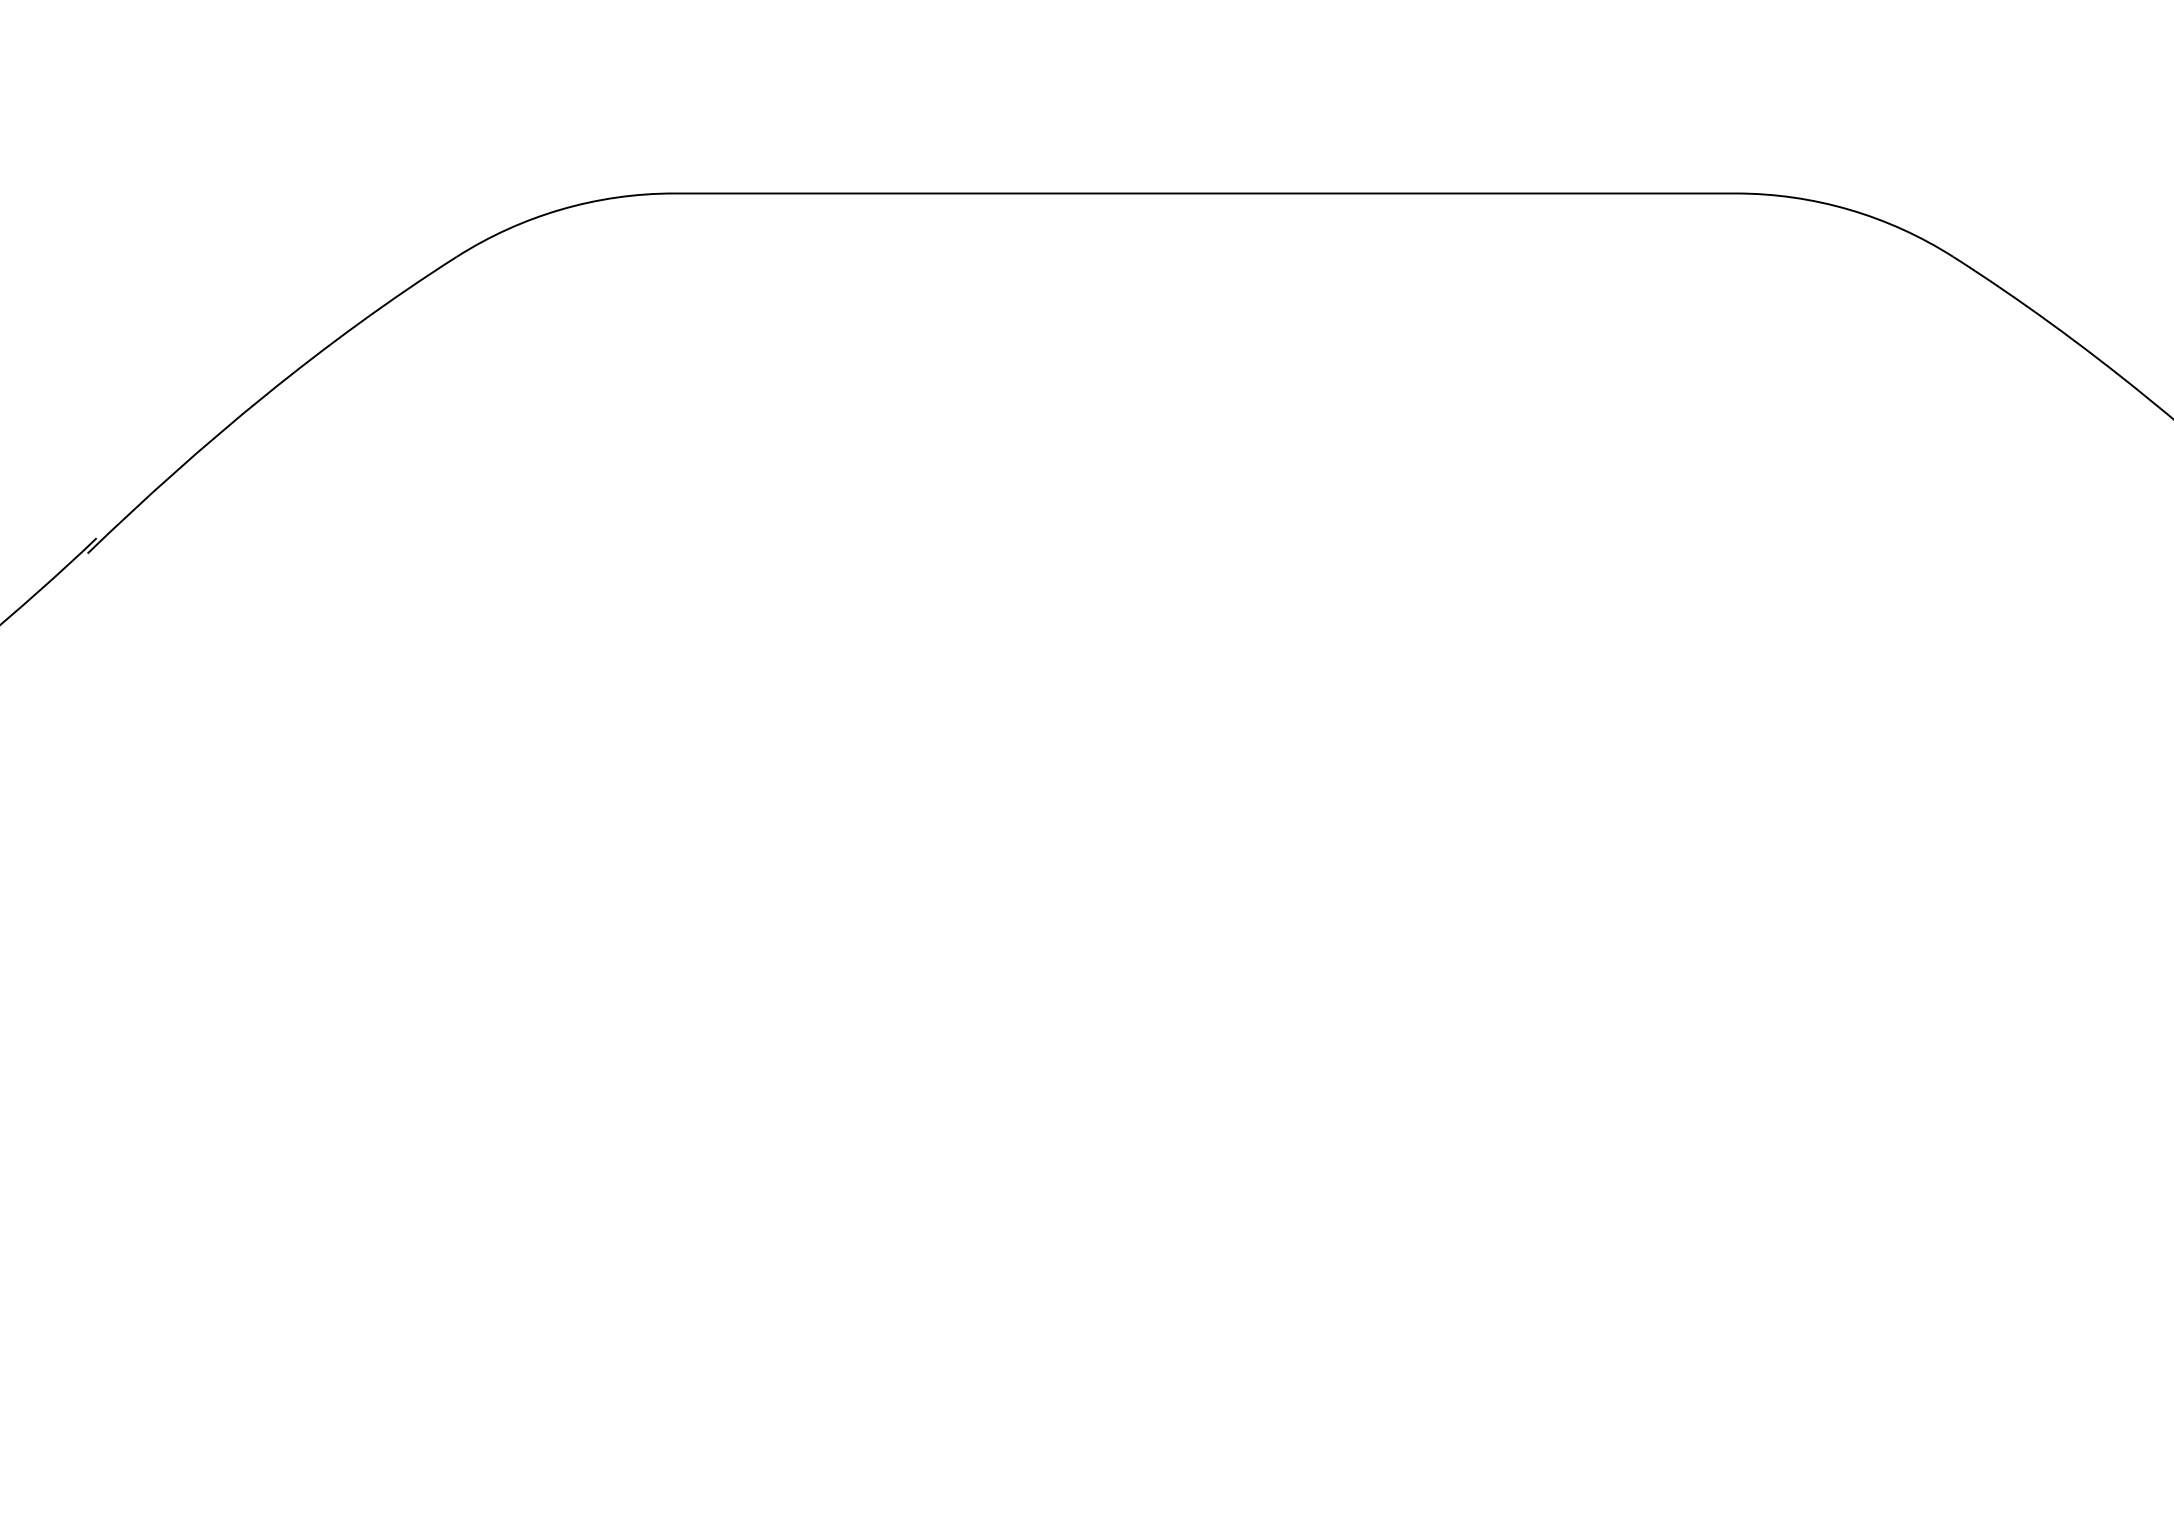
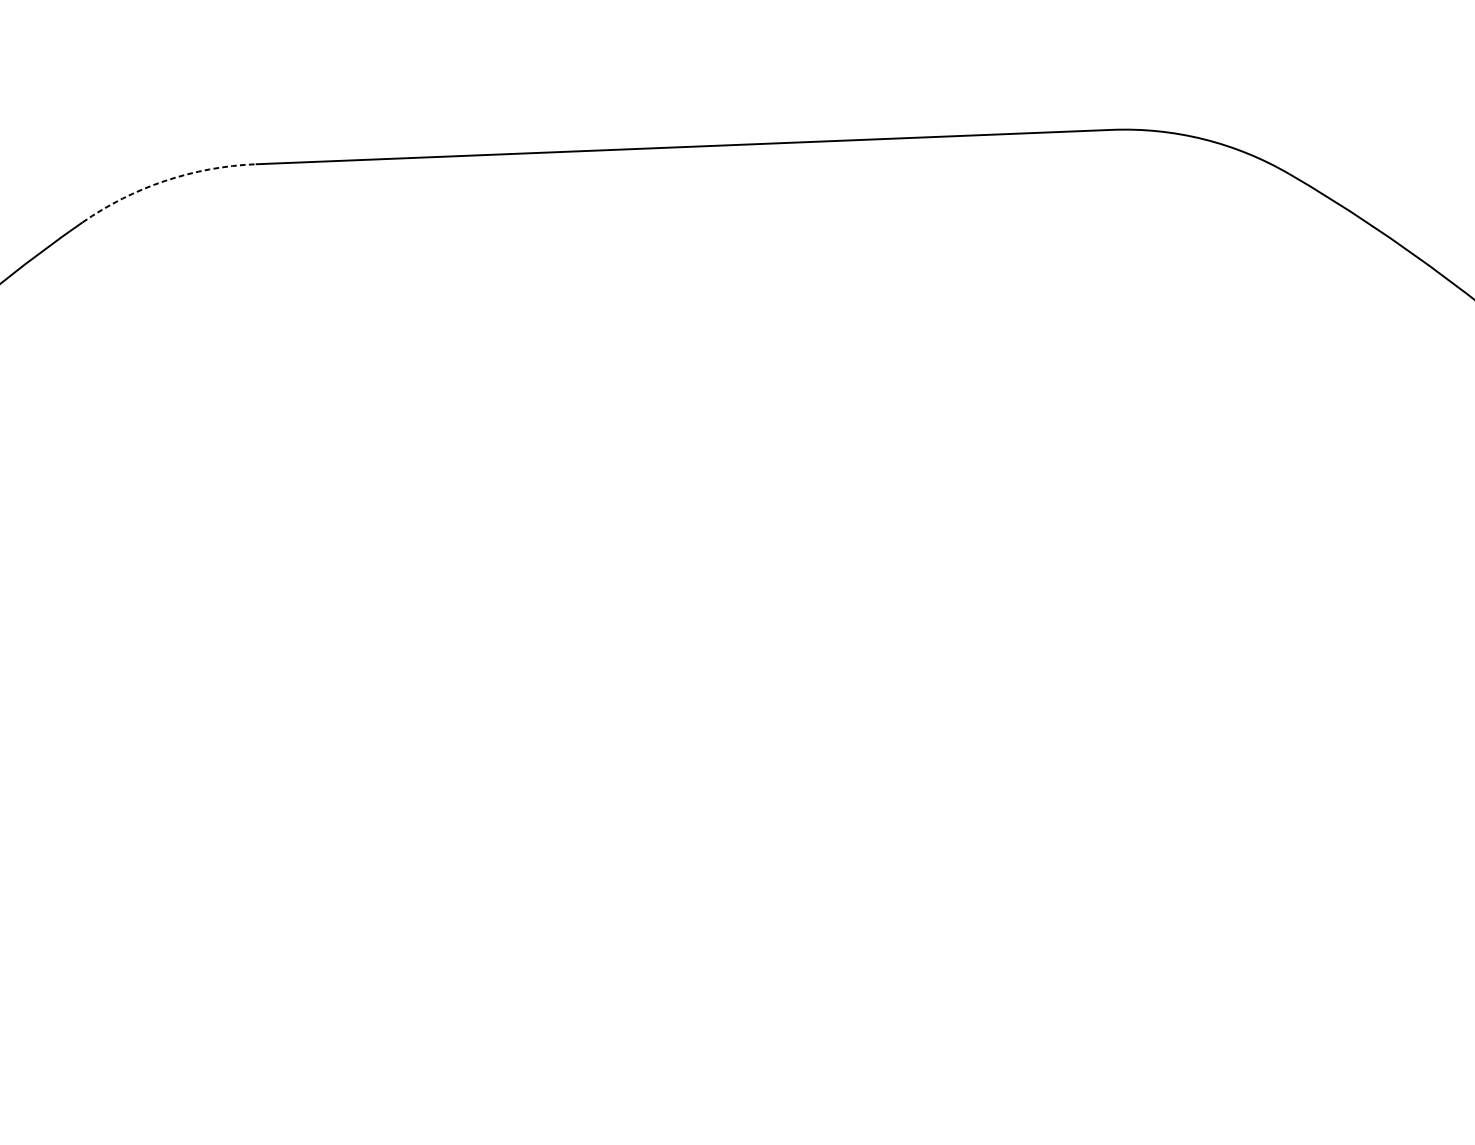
arc: (560, 209) -> (164, 180), solid -> dashed

